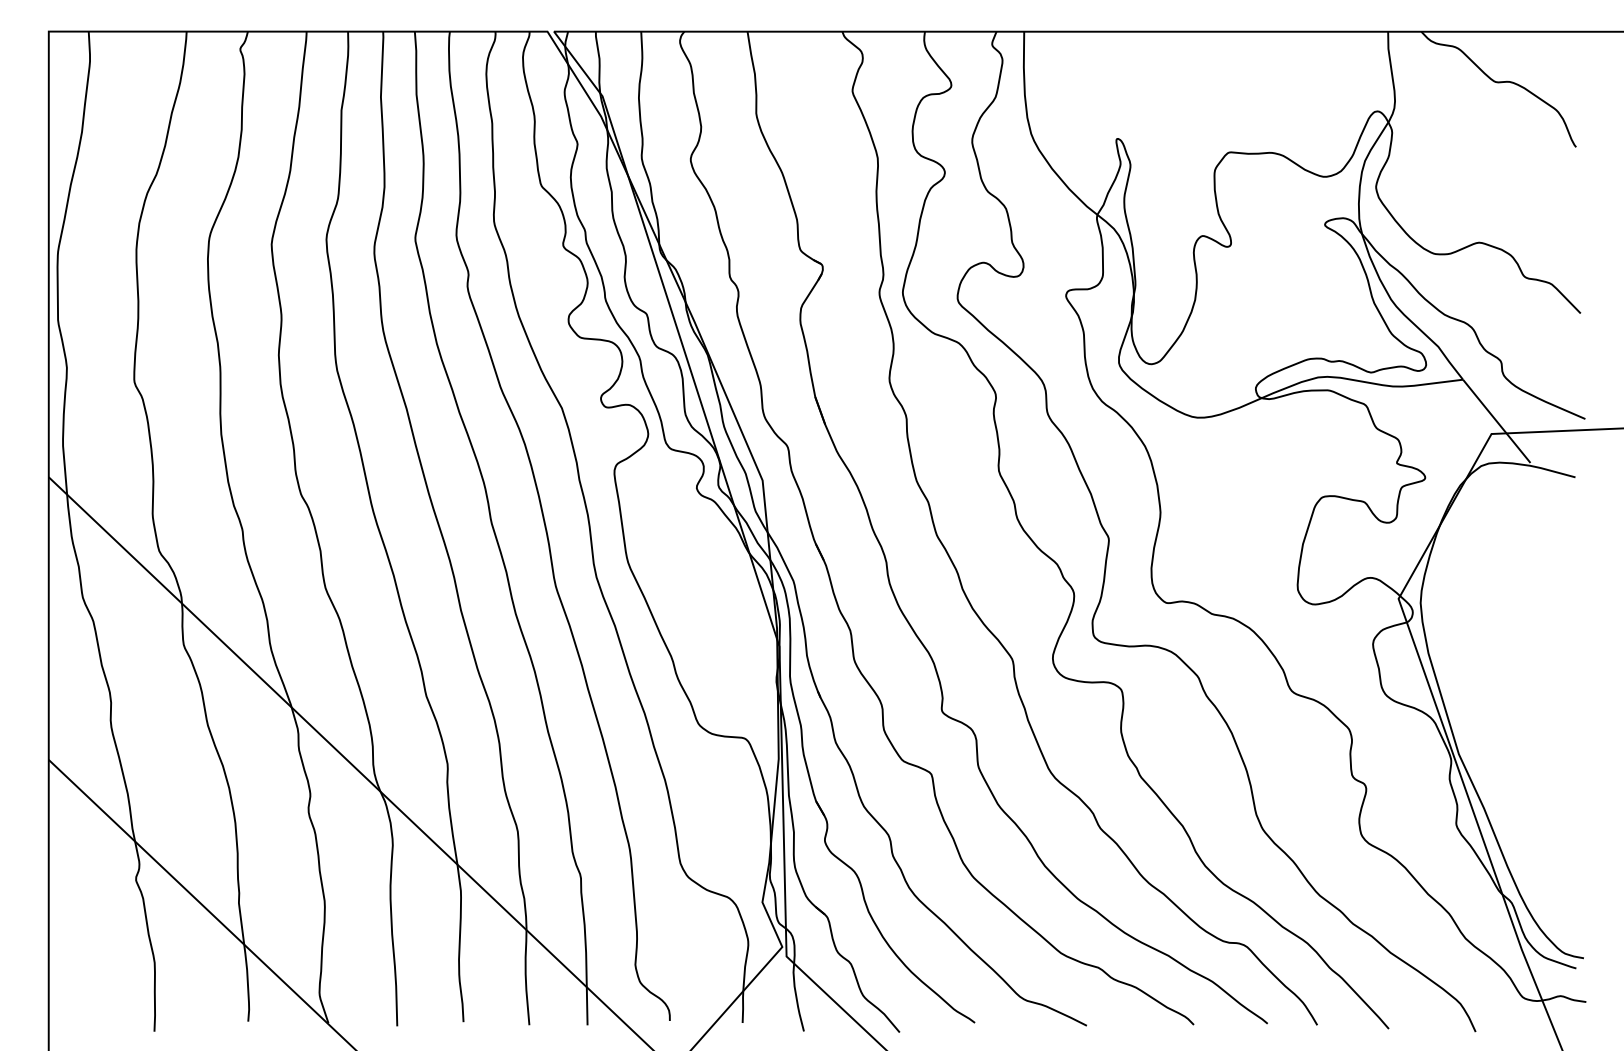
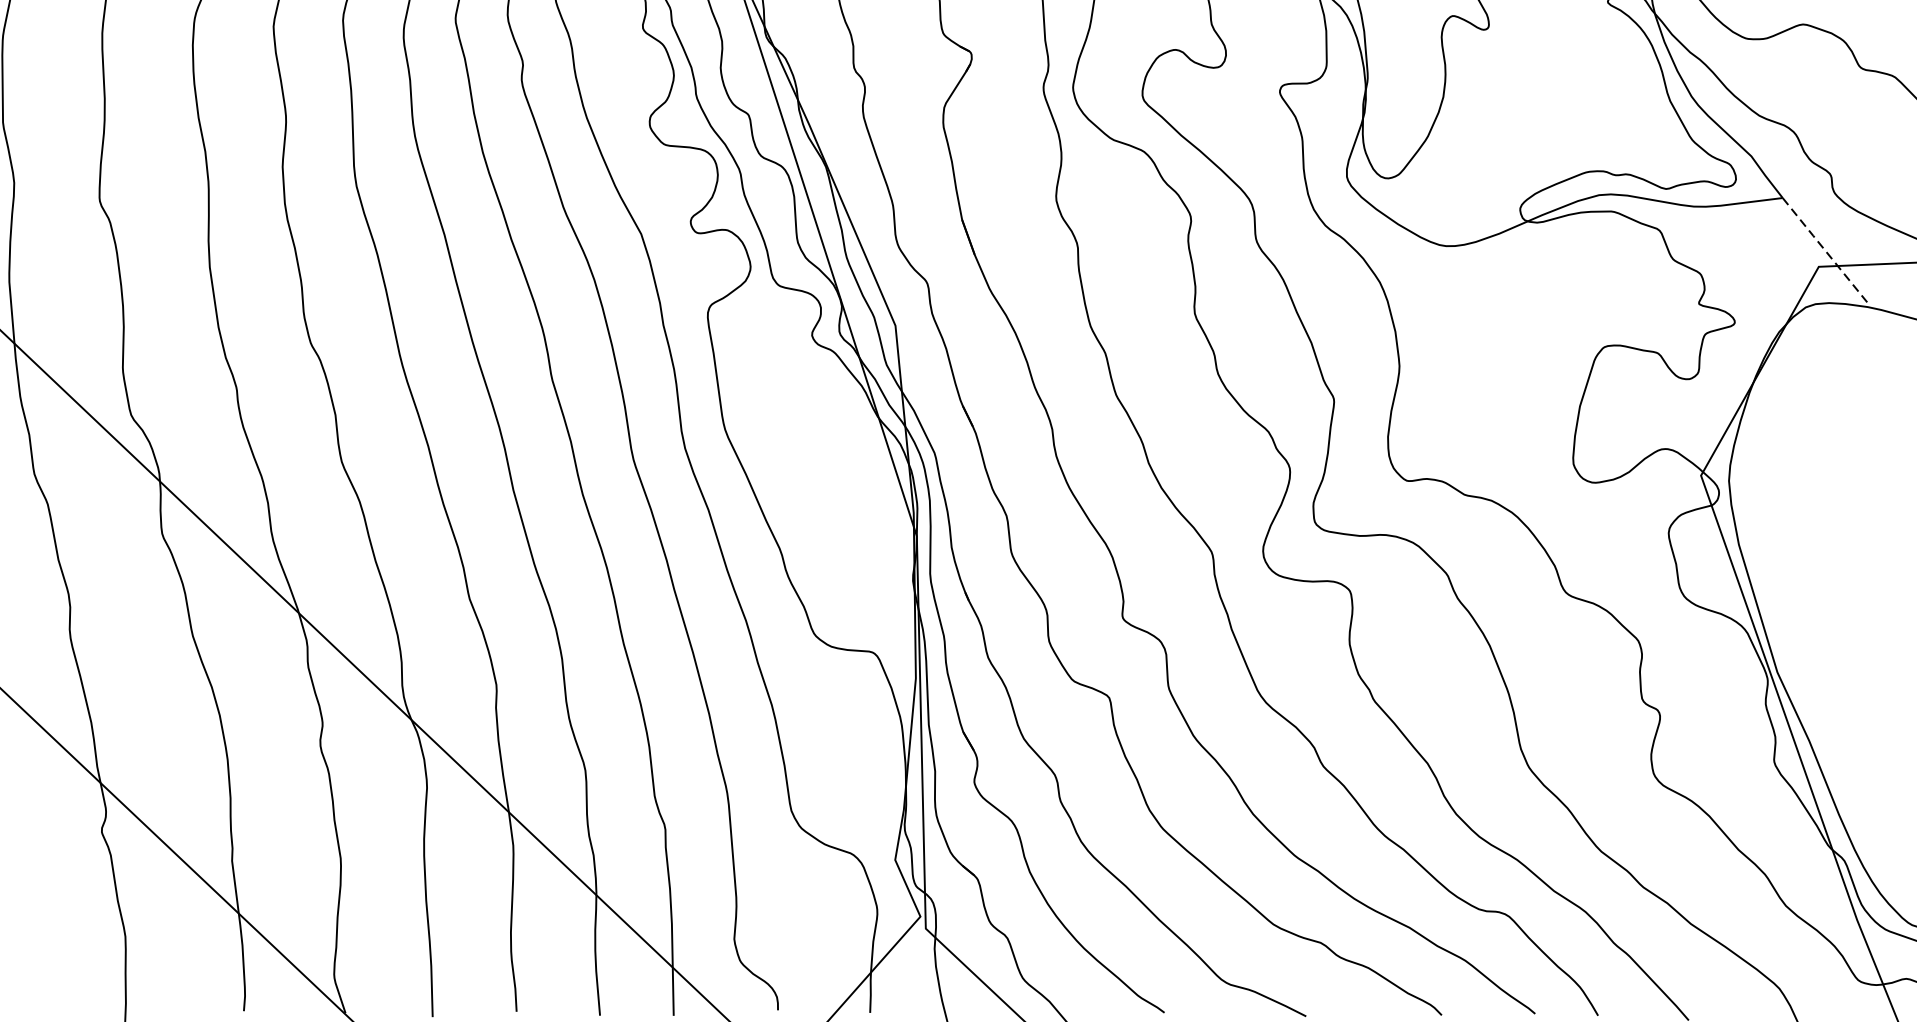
line: (1496, 421) -> (1825, 250), solid -> dashed

